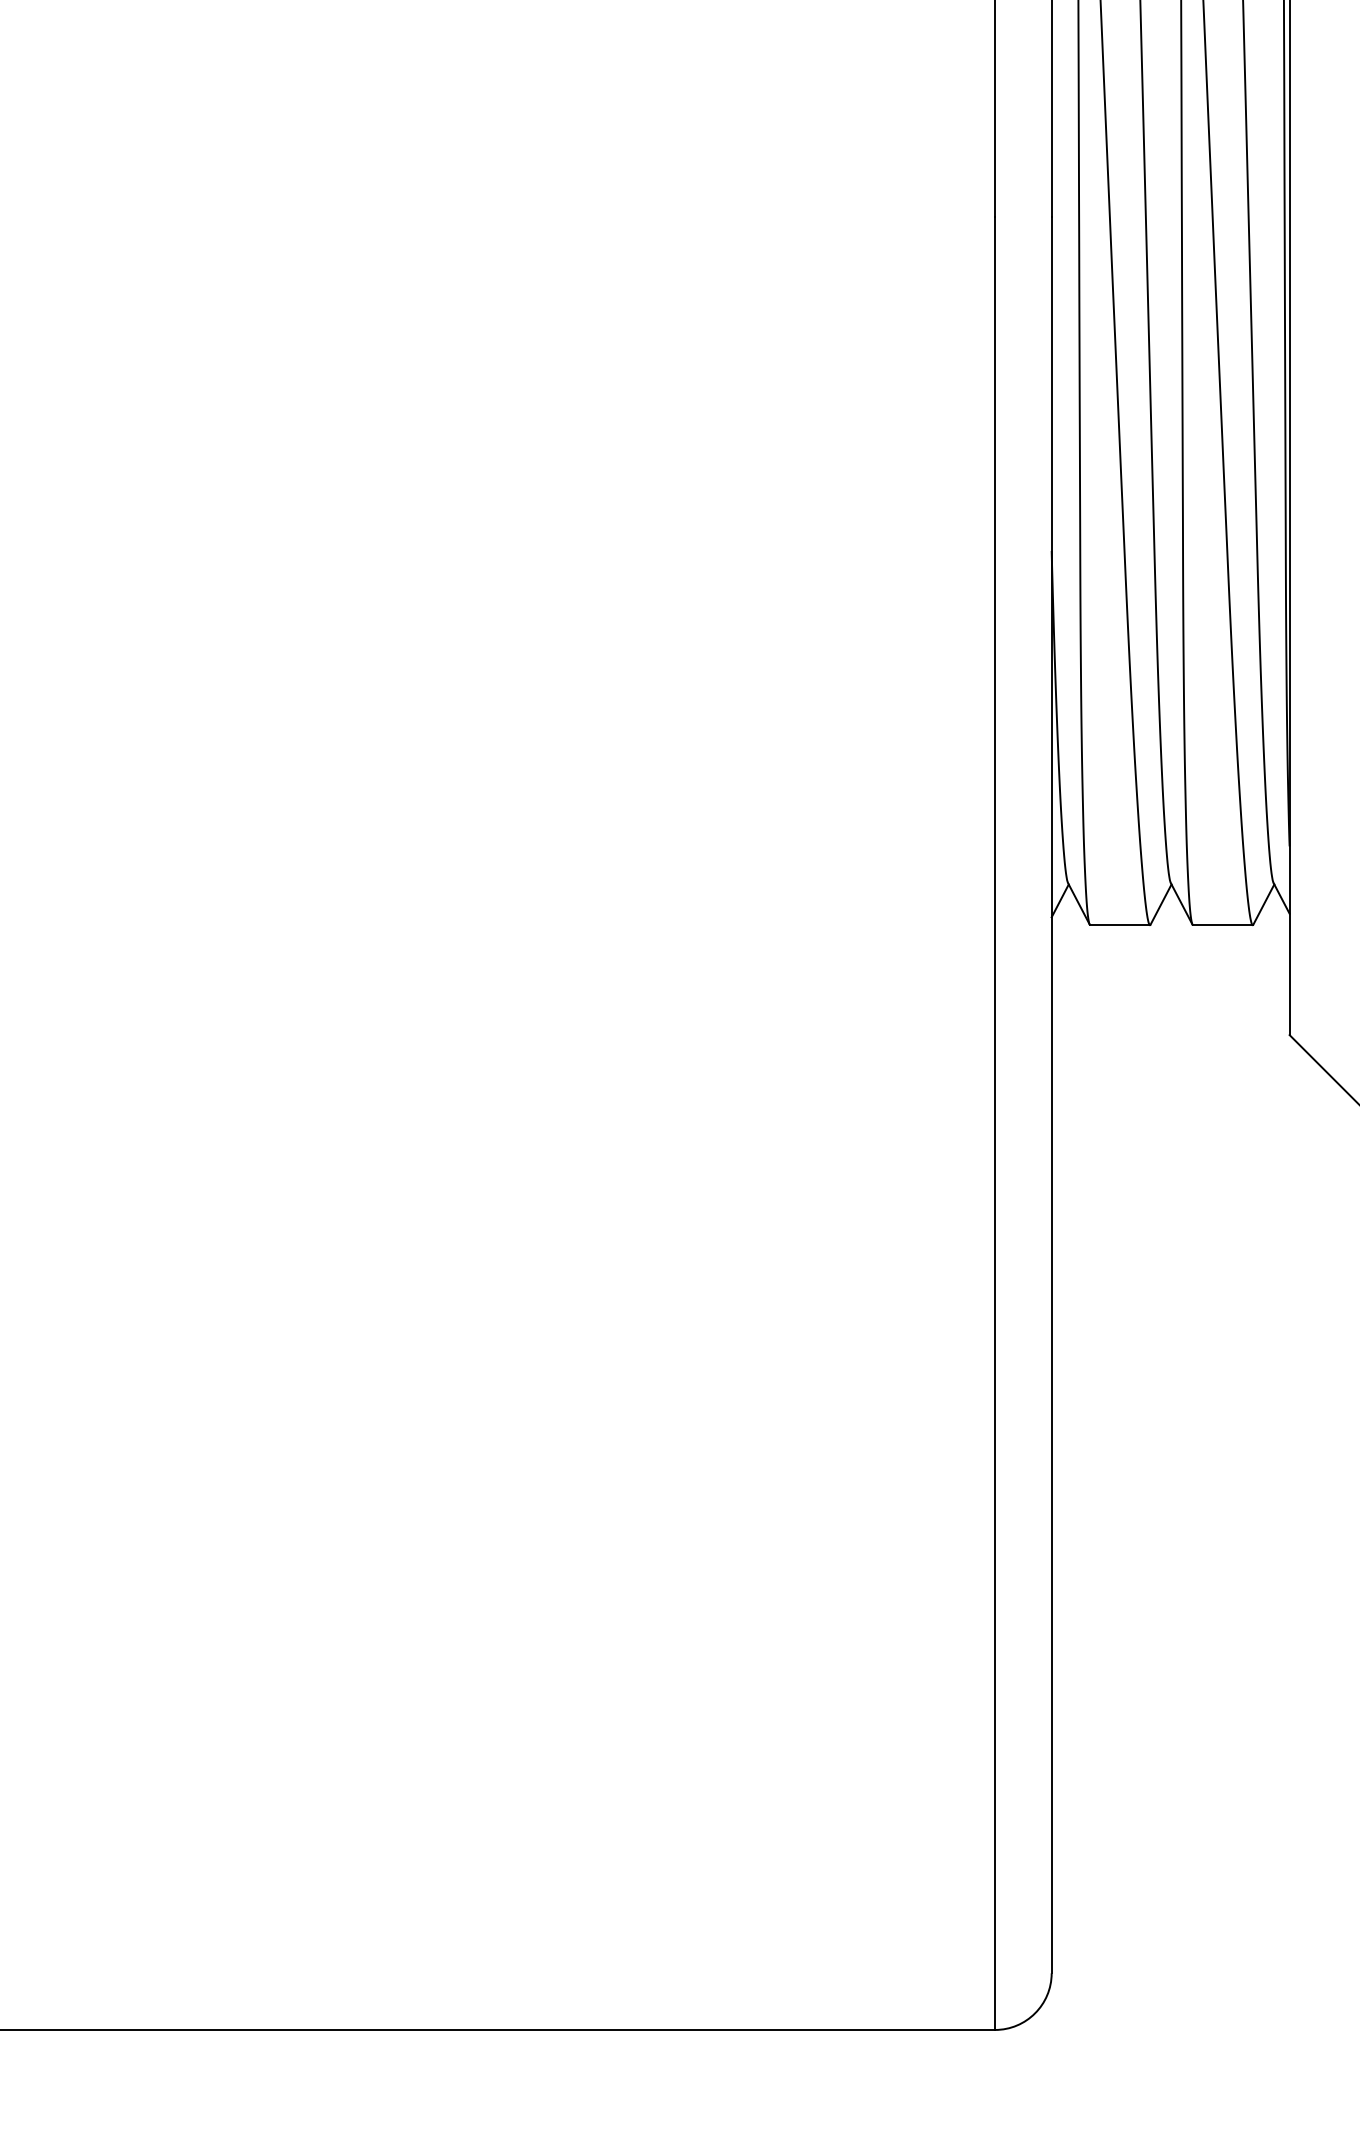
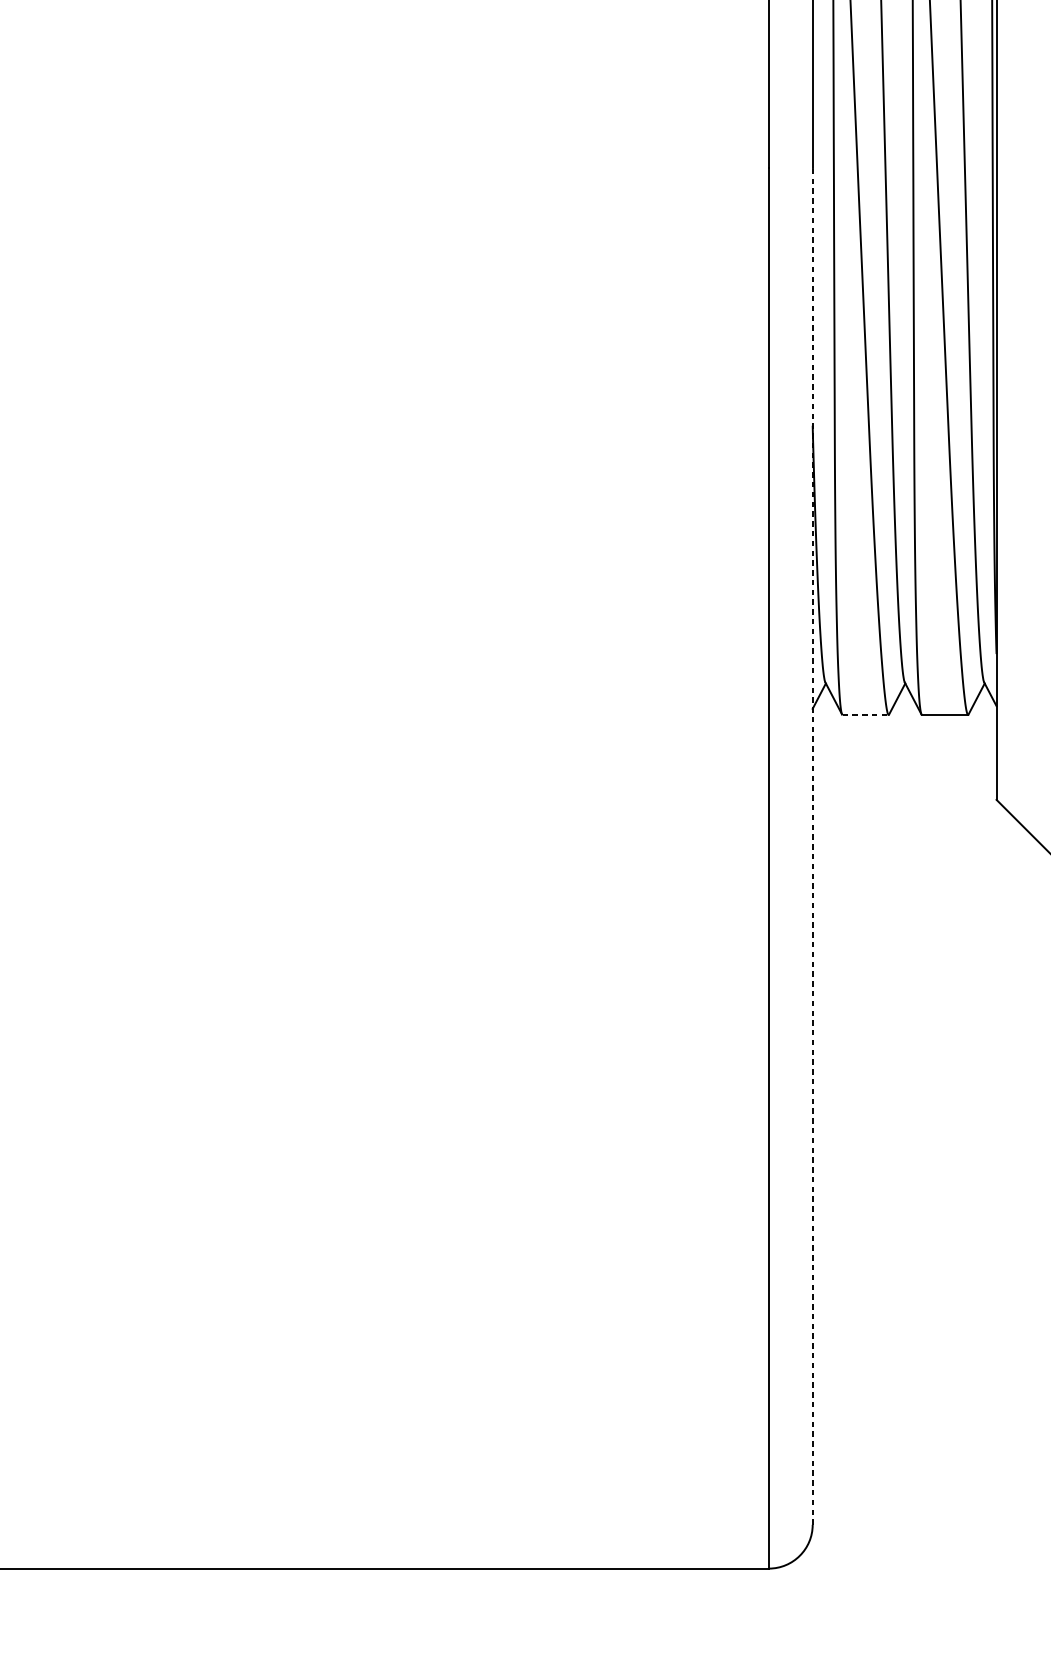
line: (1120, 925) -> (865, 715), solid -> dashed
line: (1051, 1094) -> (812, 845), solid -> dashed

